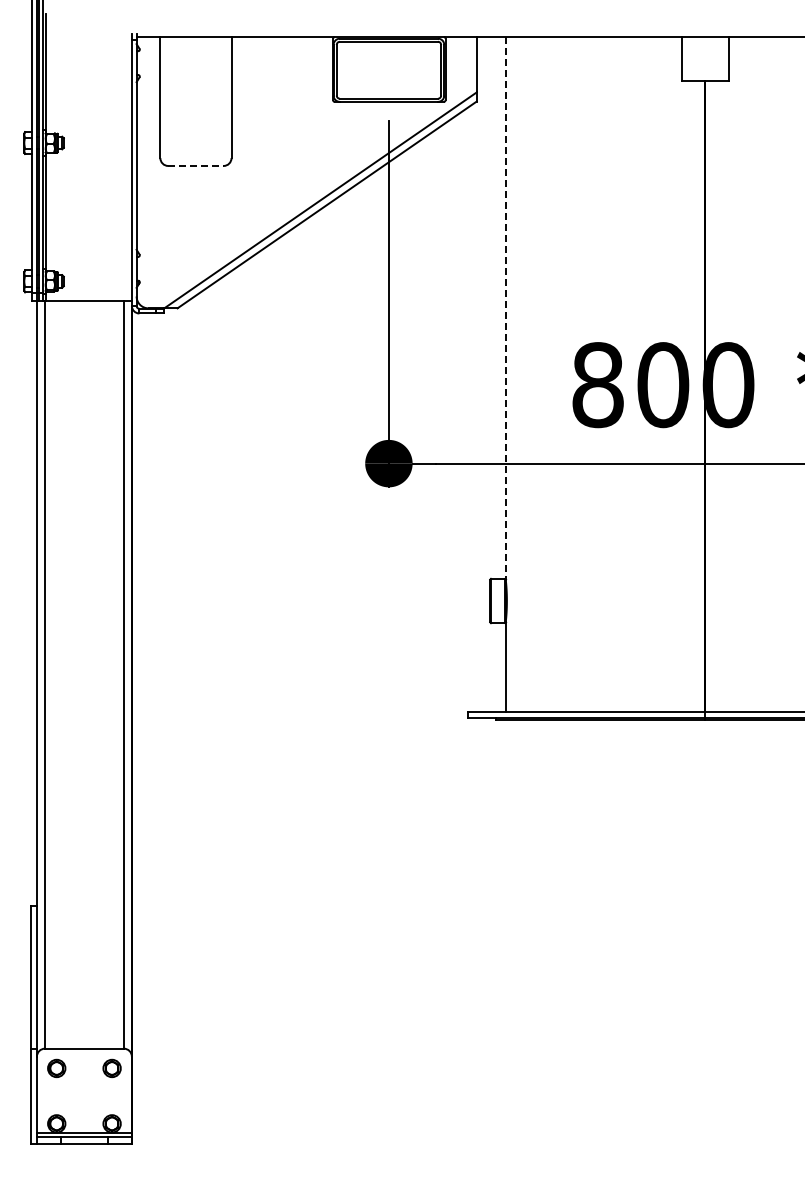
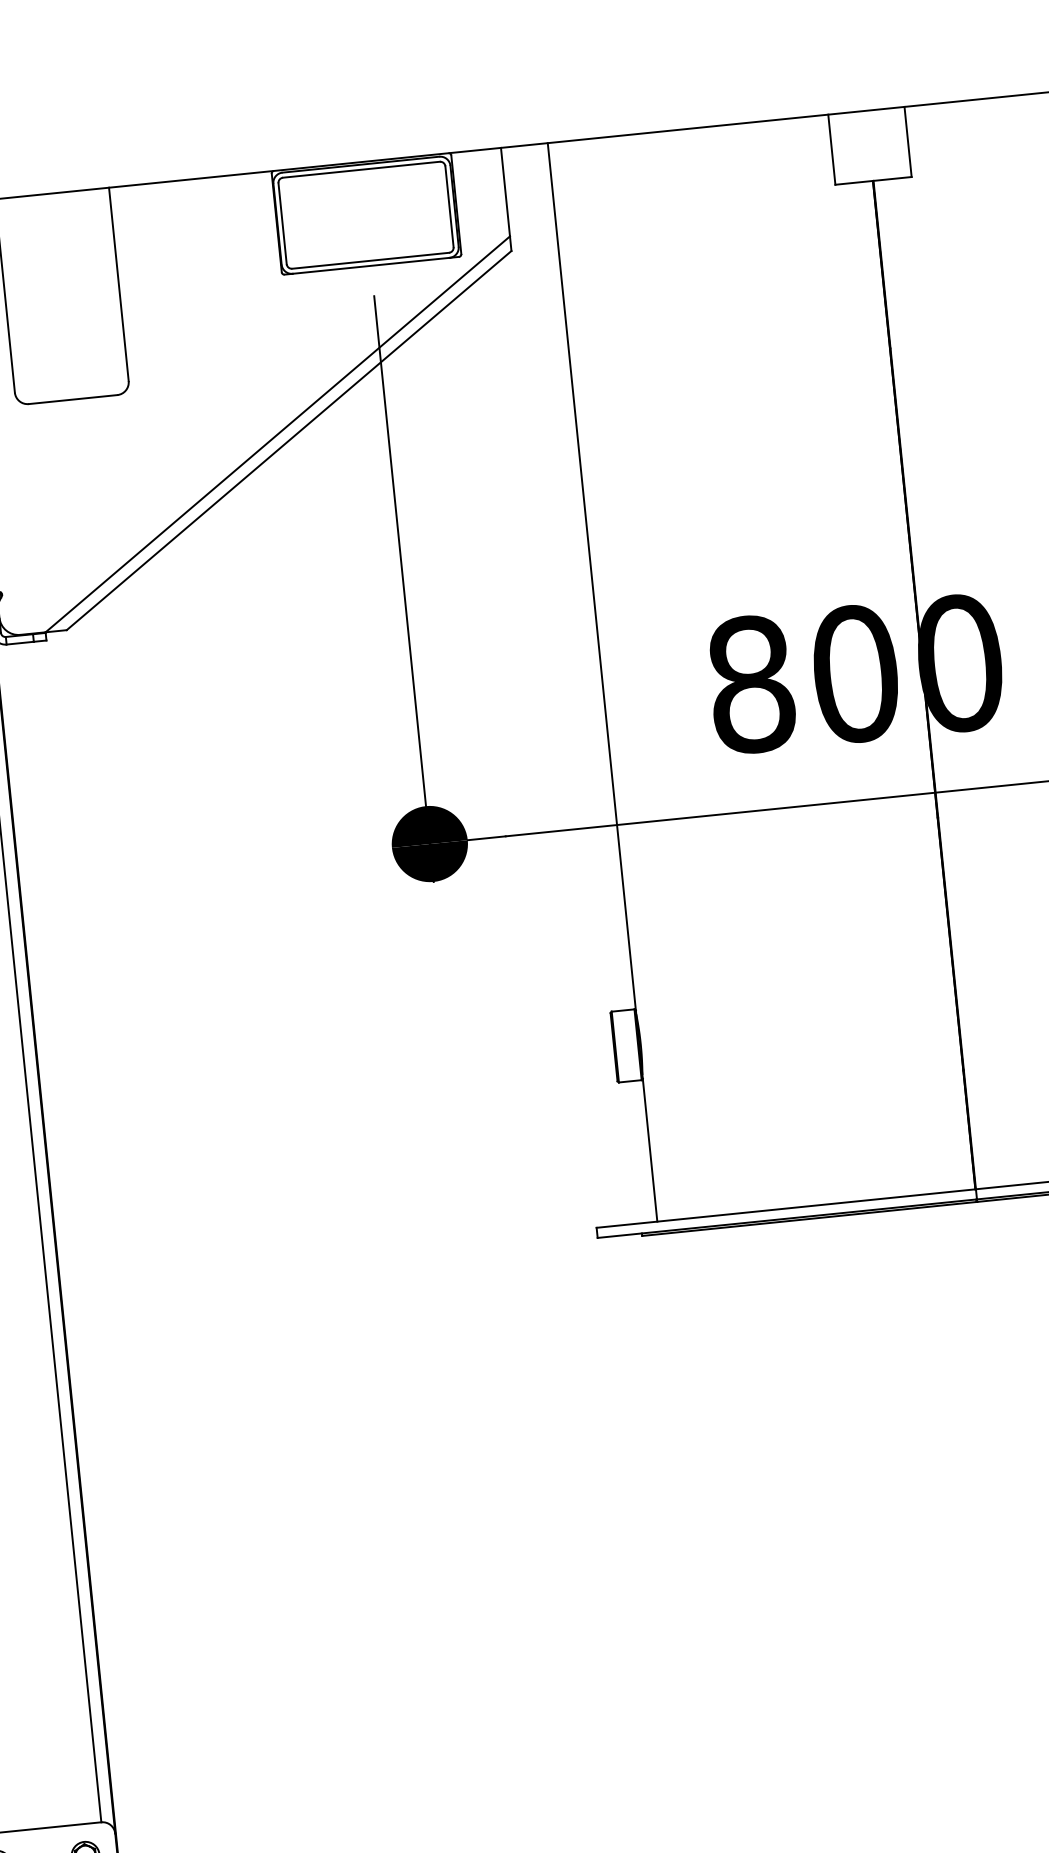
line: (195, 165) -> (72, 398), dashed -> solid
line: (506, 308) -> (592, 576), dashed -> solid

